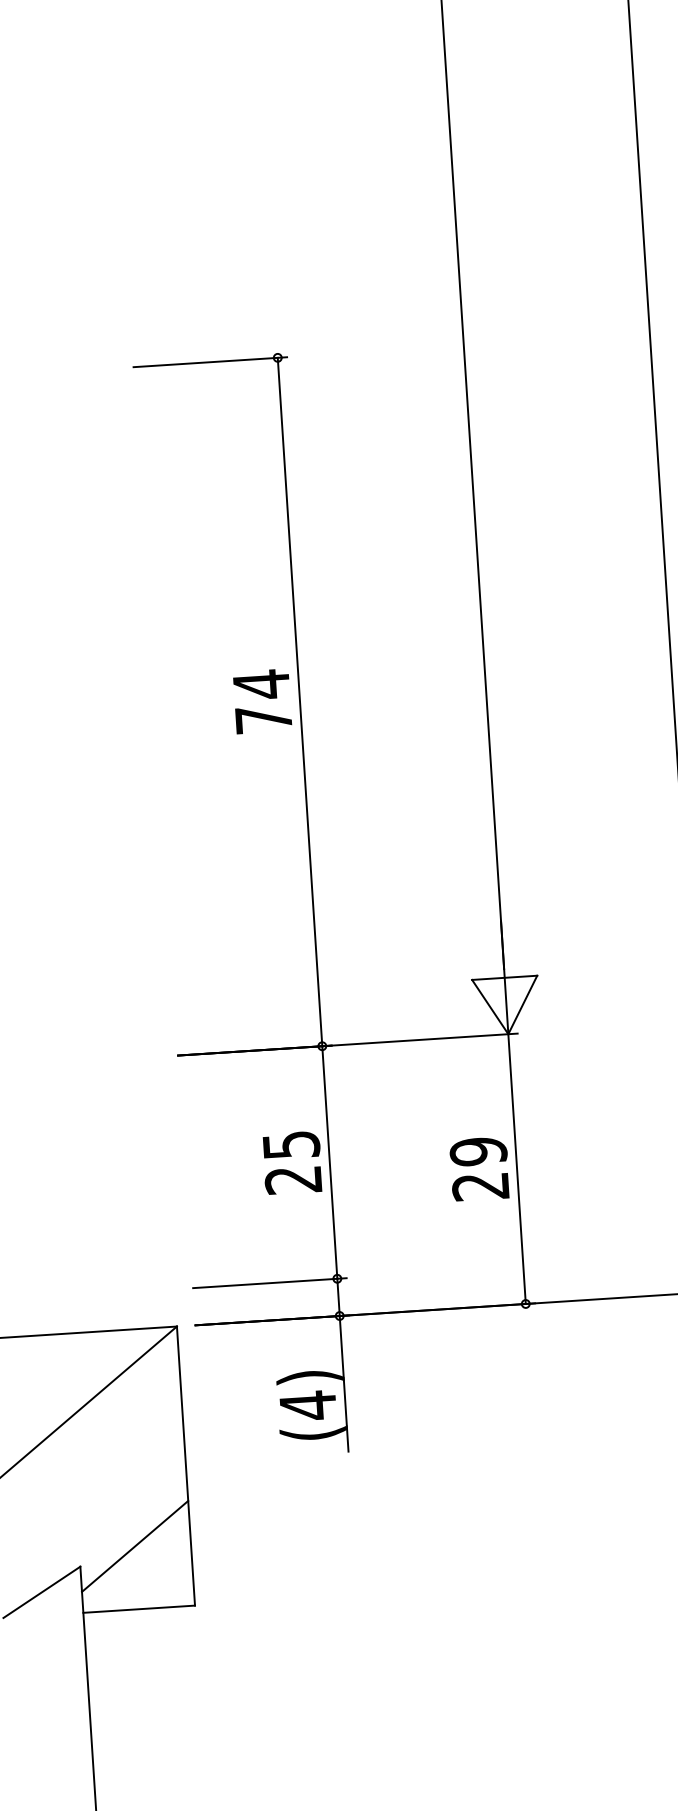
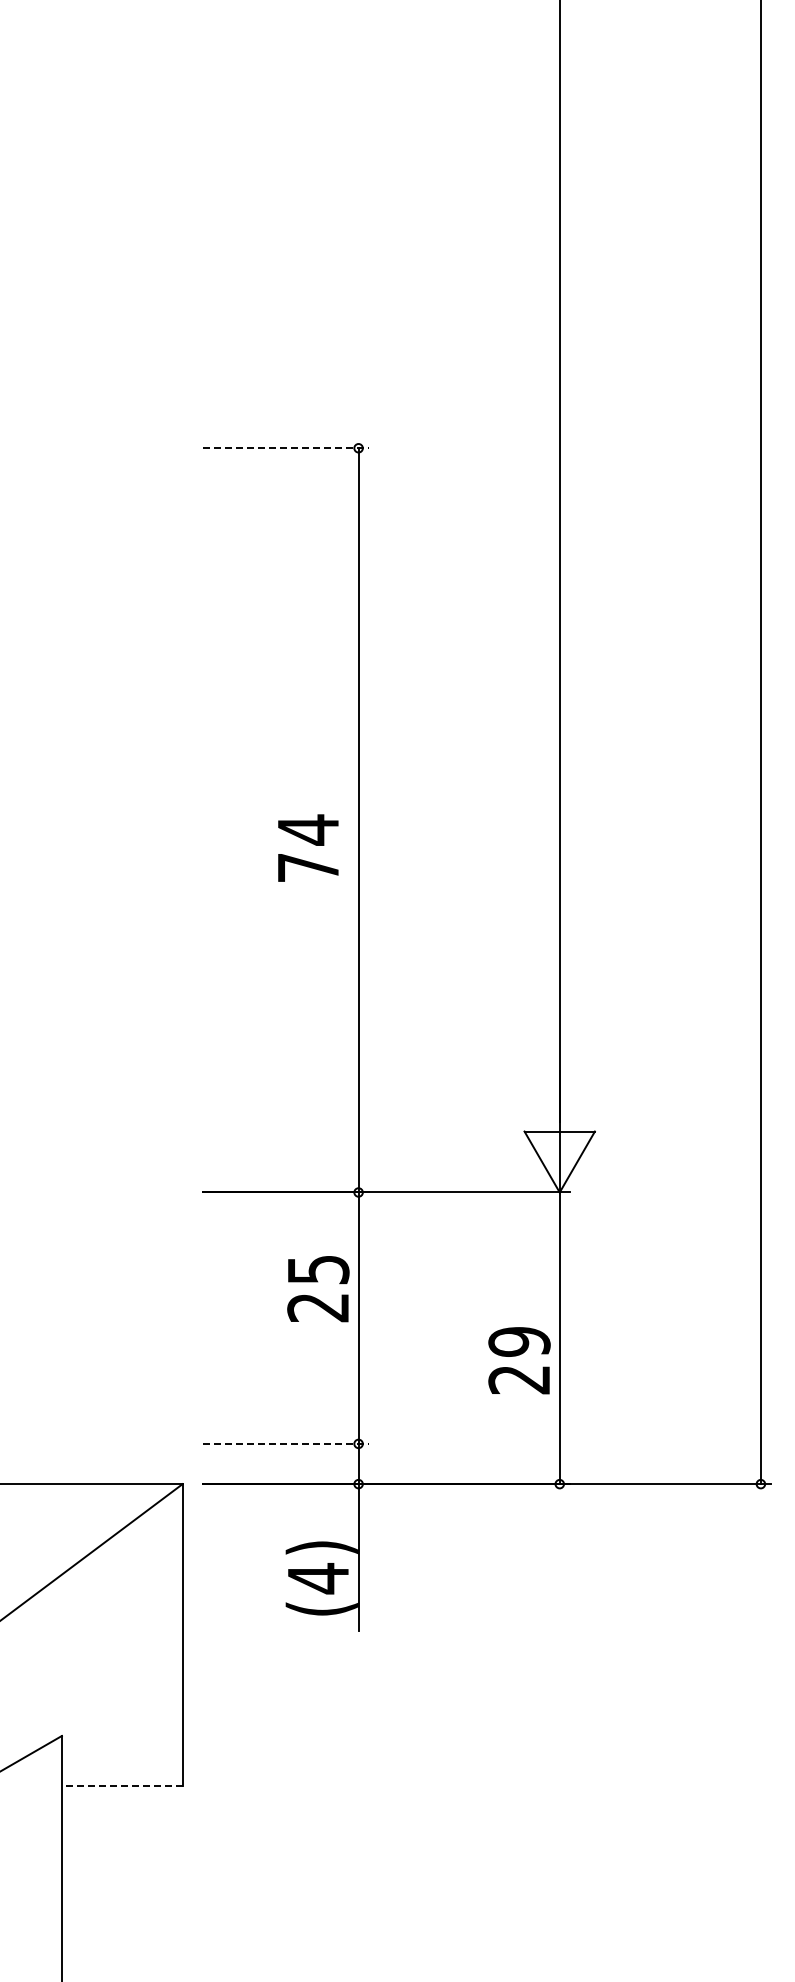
line: (210, 362) -> (285, 448), solid -> dashed
text: (262, 700) -> (308, 847), moved
text: (292, 1163) -> (318, 1289), moved
text: (479, 1168) -> (519, 1360), moved
line: (269, 1282) -> (285, 1443), solid -> dashed
line: (134, 1546) -> (121, 1717), removed
line: (138, 1608) -> (121, 1785), solid -> dashed

